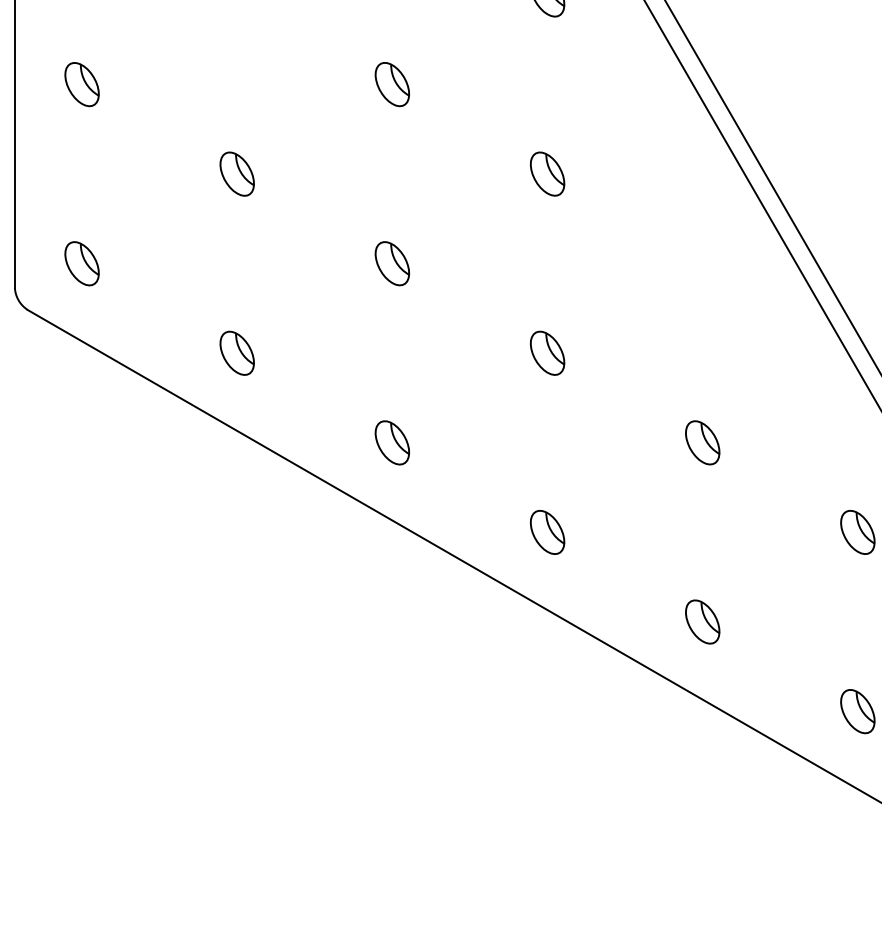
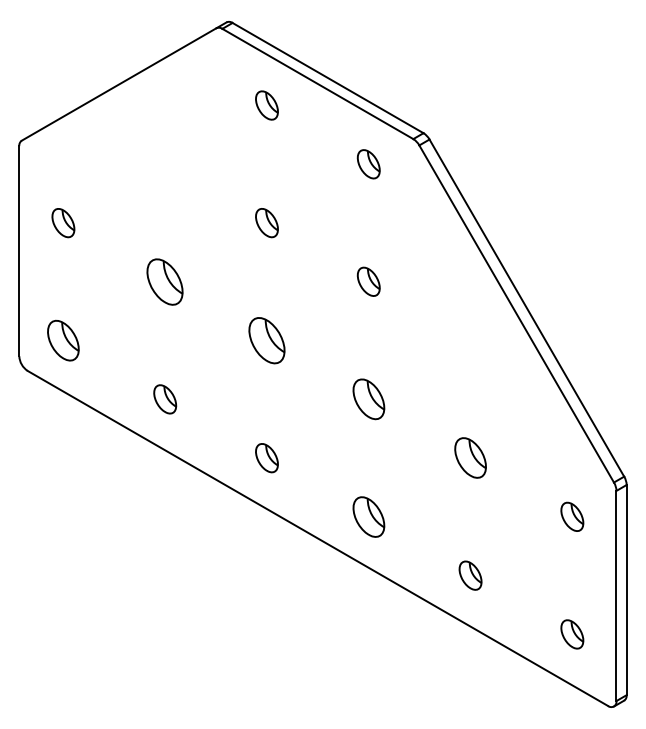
part: (237, 173) -> (165, 281), size x1.6
part: (82, 263) -> (63, 340), size x1.4
part: (391, 263) -> (266, 340), size x1.6
part: (547, 353) -> (368, 399), size x1.4
part: (702, 443) -> (470, 458), size x1.4
part: (547, 531) -> (368, 516), size x1.4

